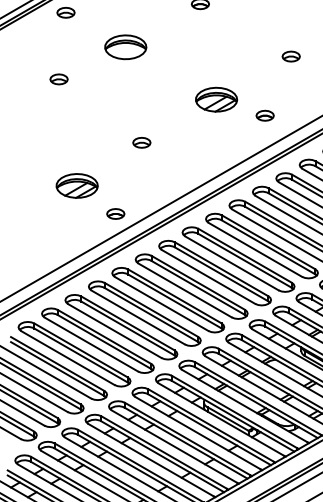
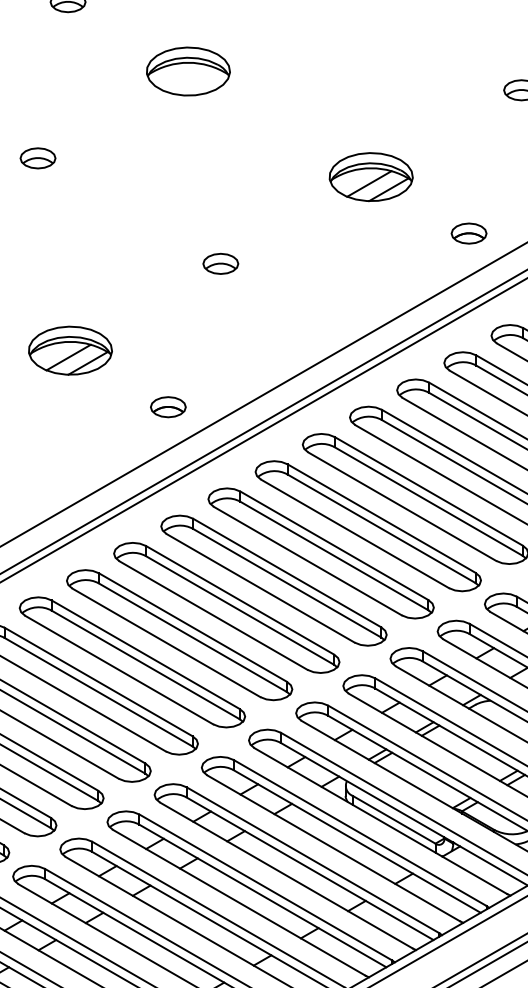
part: (58, 79) -> (36, 158), moved
part: (264, 115) -> (467, 233), moved
part: (76, 185) -> (69, 349), moved

